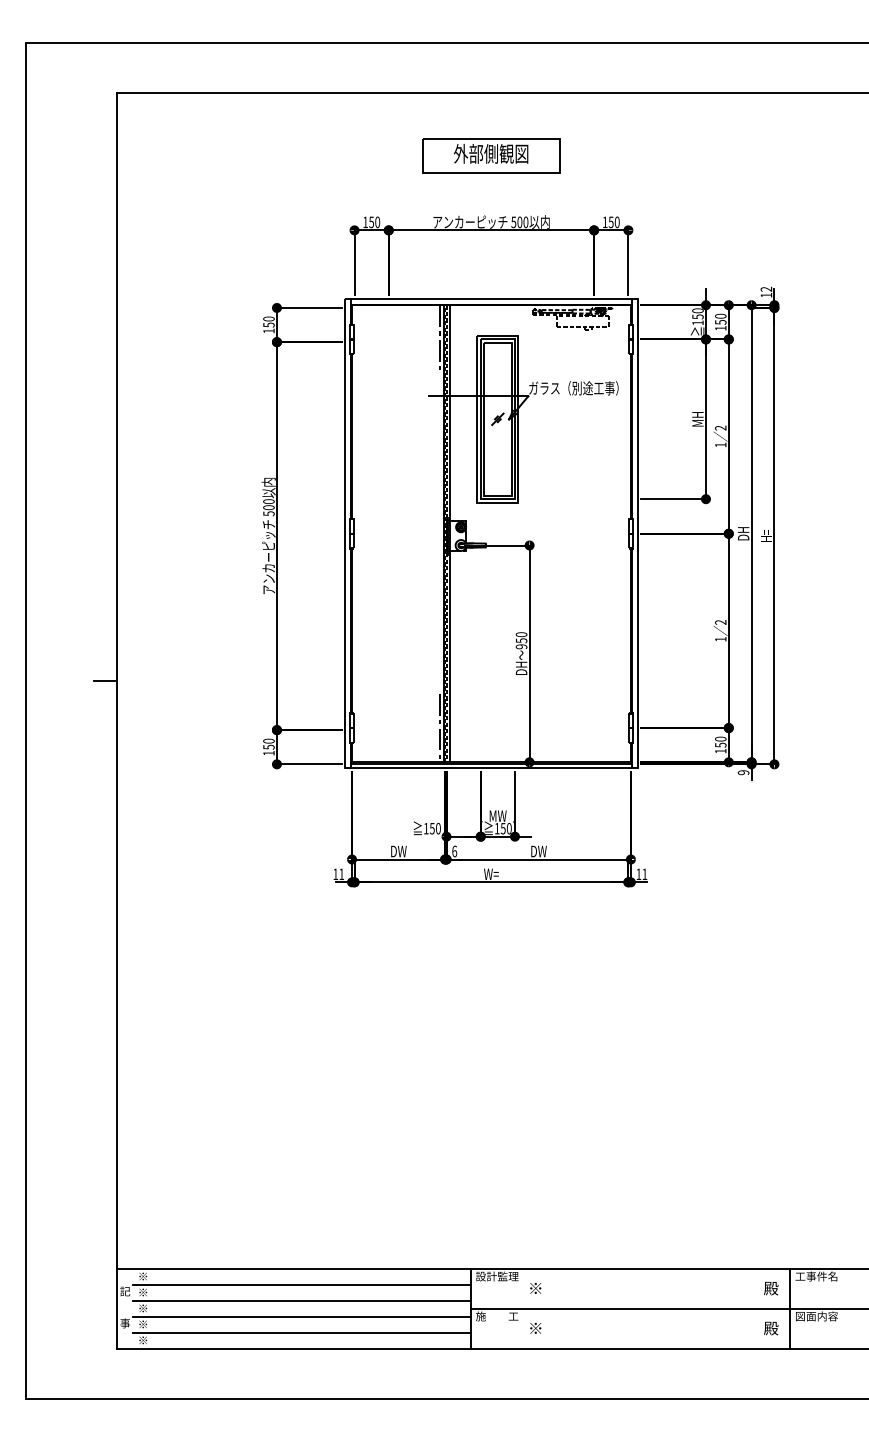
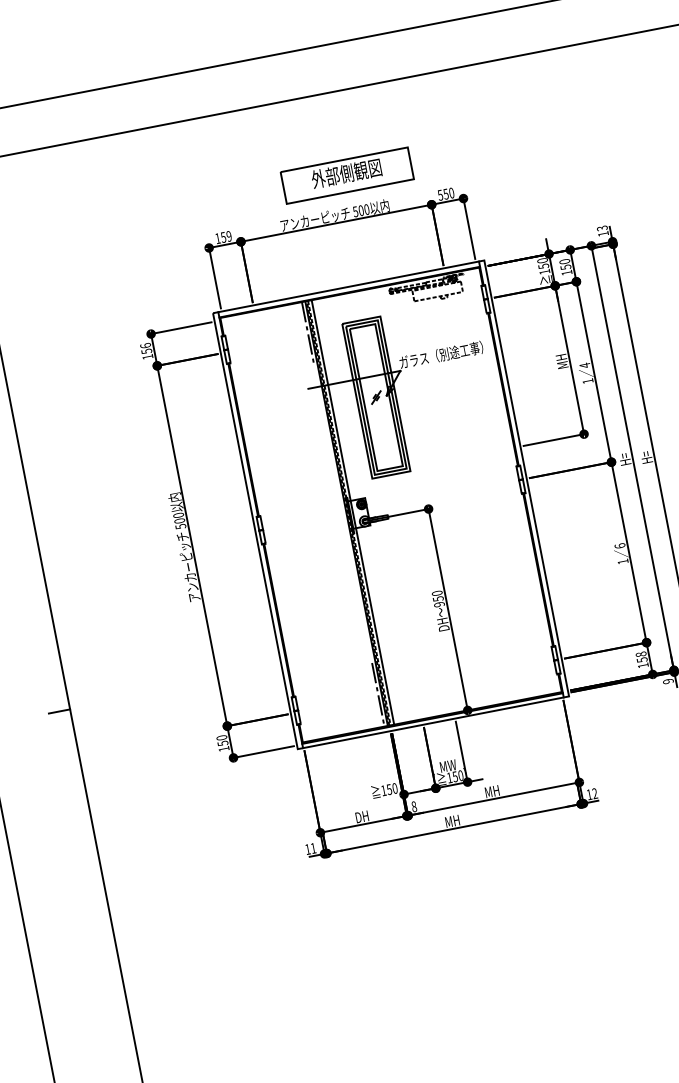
part: (491, 155) -> (347, 175), moved
text: (377, 222) -> (229, 236), 150 -> 159
text: (604, 222) -> (439, 195), 150 -> 550
text: (766, 288) -> (602, 227), 12 -> 13
text: (268, 318) -> (145, 345), 150 -> 156
text: (720, 427) -> (584, 365), 2 -> 4
text: (743, 533) -> (625, 459), DH -> H=
text: (720, 622) -> (619, 546), 2 -> 6
text: (721, 738) -> (641, 653), 150 -> 158
text: (454, 850) -> (413, 805), 6 -> 8
text: (398, 851) -> (362, 816), DW -> DH
text: (538, 851) -> (492, 791), DW -> MH
text: (491, 873) -> (452, 820), W= -> MH
text: (644, 873) -> (594, 792), 11 -> 12

